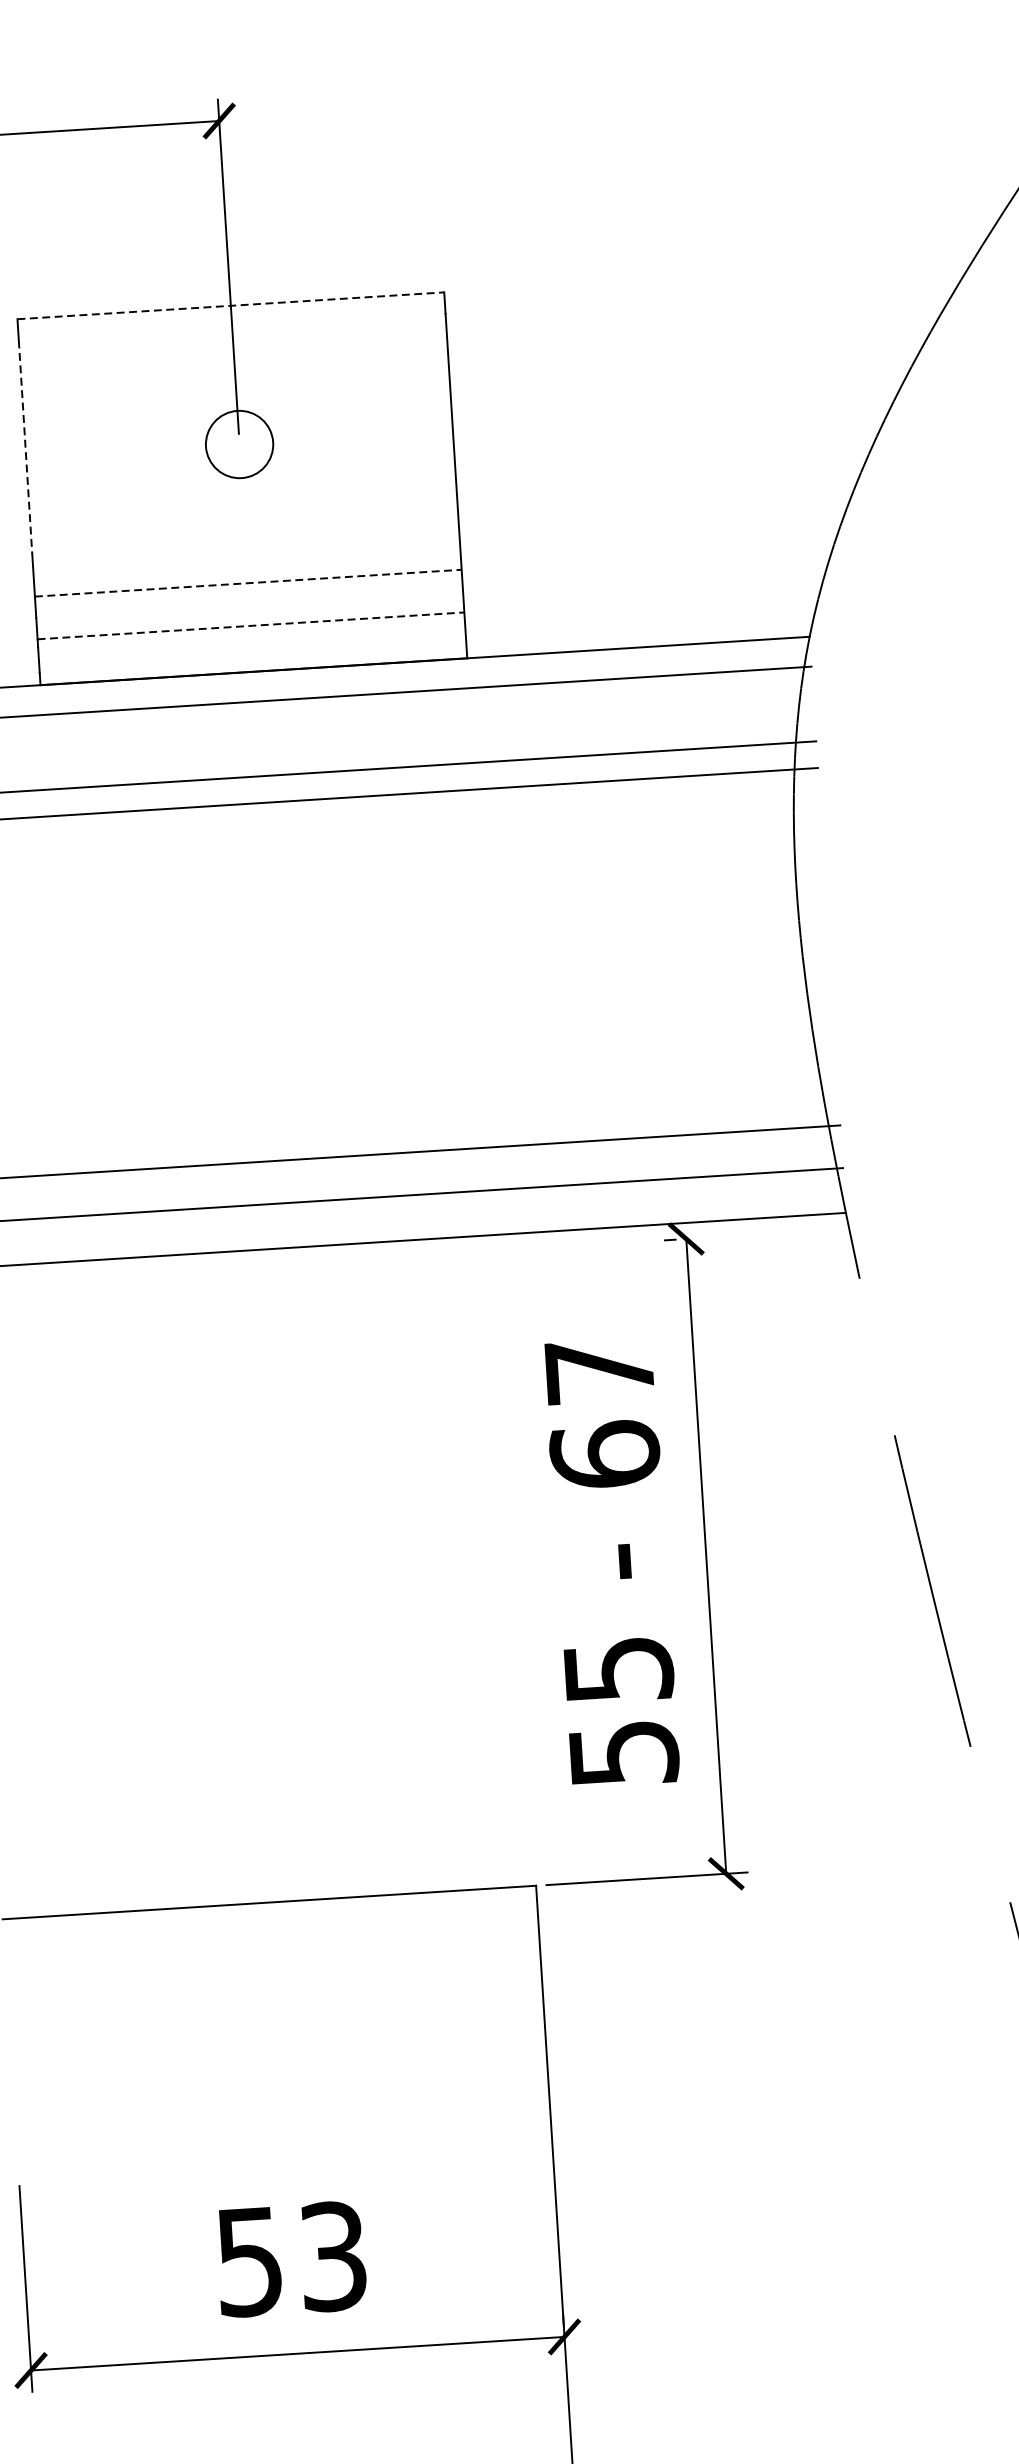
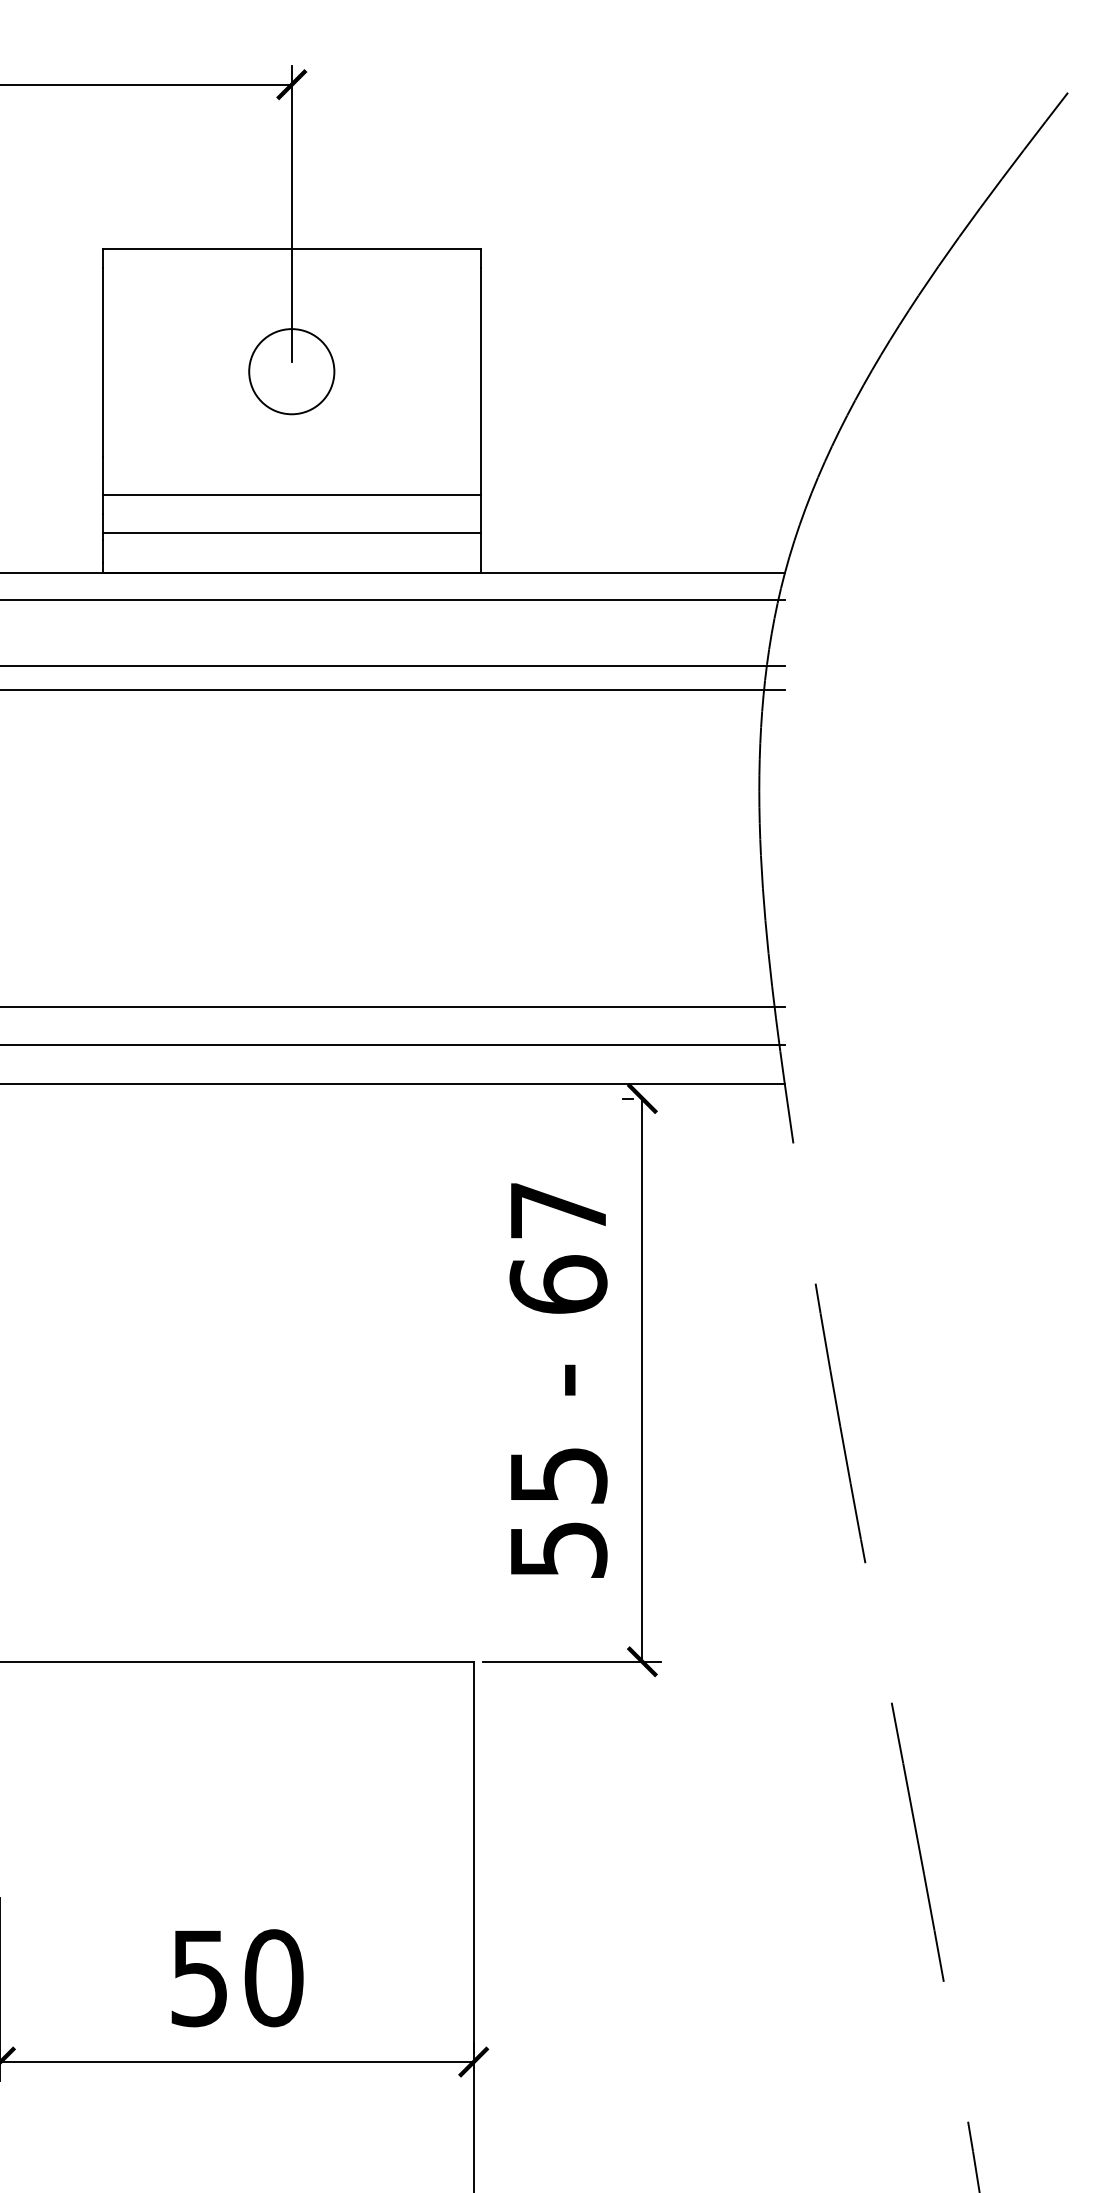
line: (231, 305) -> (292, 248), dashed -> solid
circle: (239, 444) -> (291, 371), size x1.43
line: (25, 447) -> (102, 362), dashed -> solid
line: (249, 582) -> (292, 494), dashed -> solid
line: (251, 625) -> (292, 532), dashed -> solid
text: (332, 2256) -> (273, 1978), 53 -> 50

